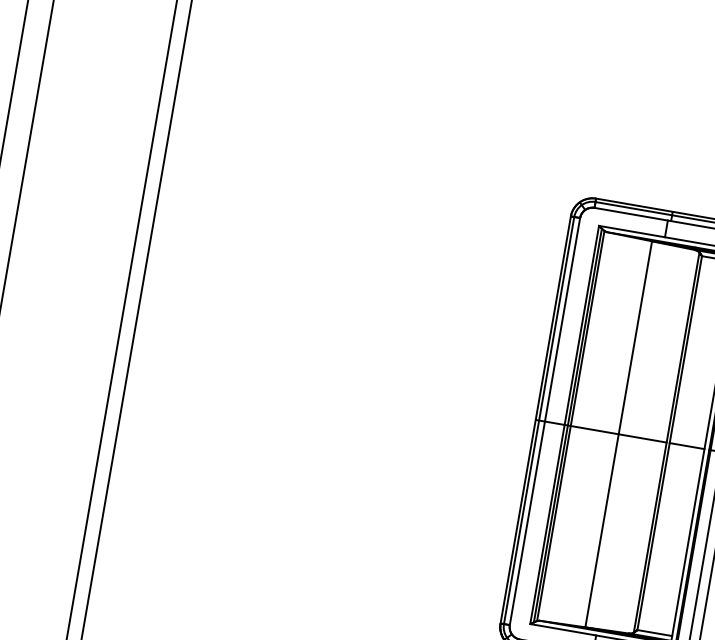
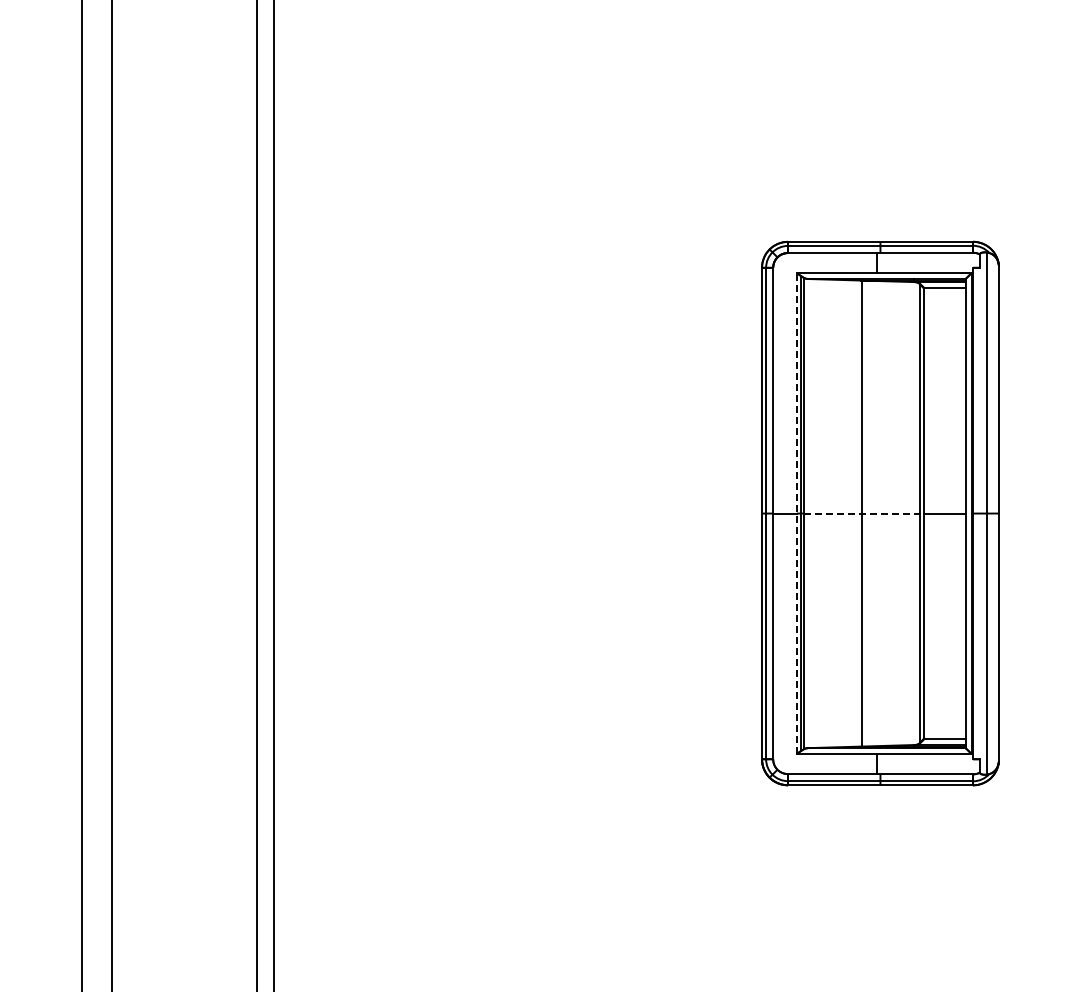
line: (564, 424) -> (796, 513), solid -> dashed
line: (618, 434) -> (862, 513), solid -> dashed

